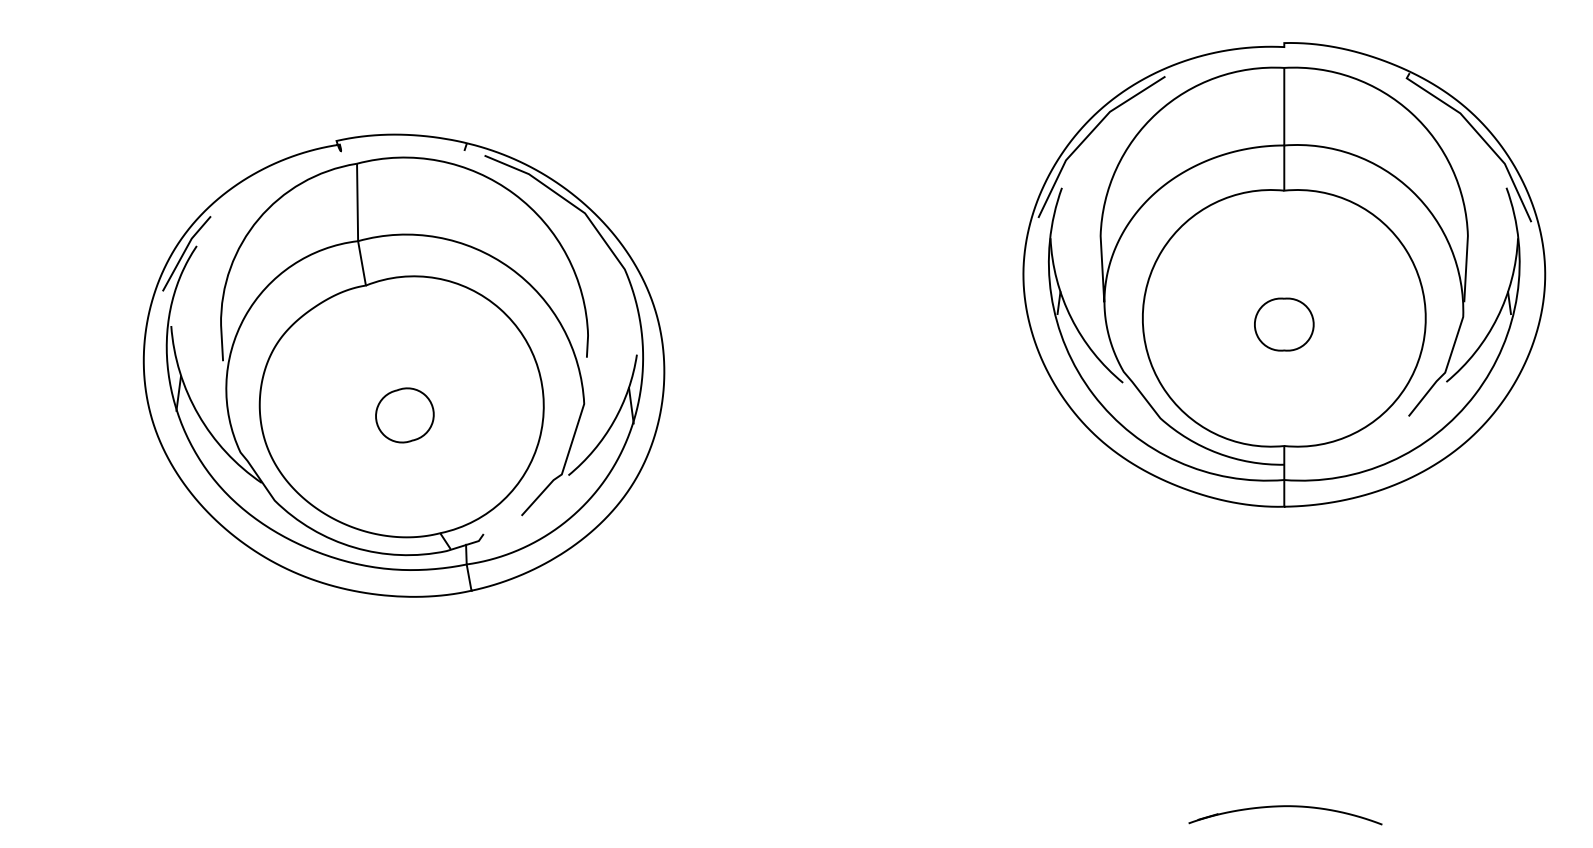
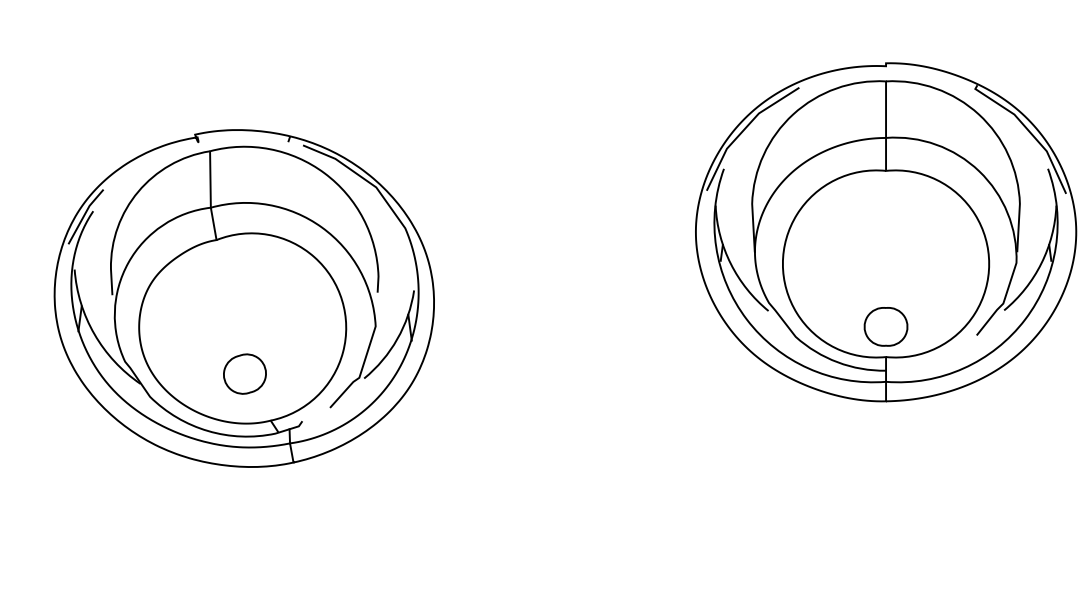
part: (1284, 324) -> (886, 326), moved
part: (404, 415) -> (244, 374), moved

